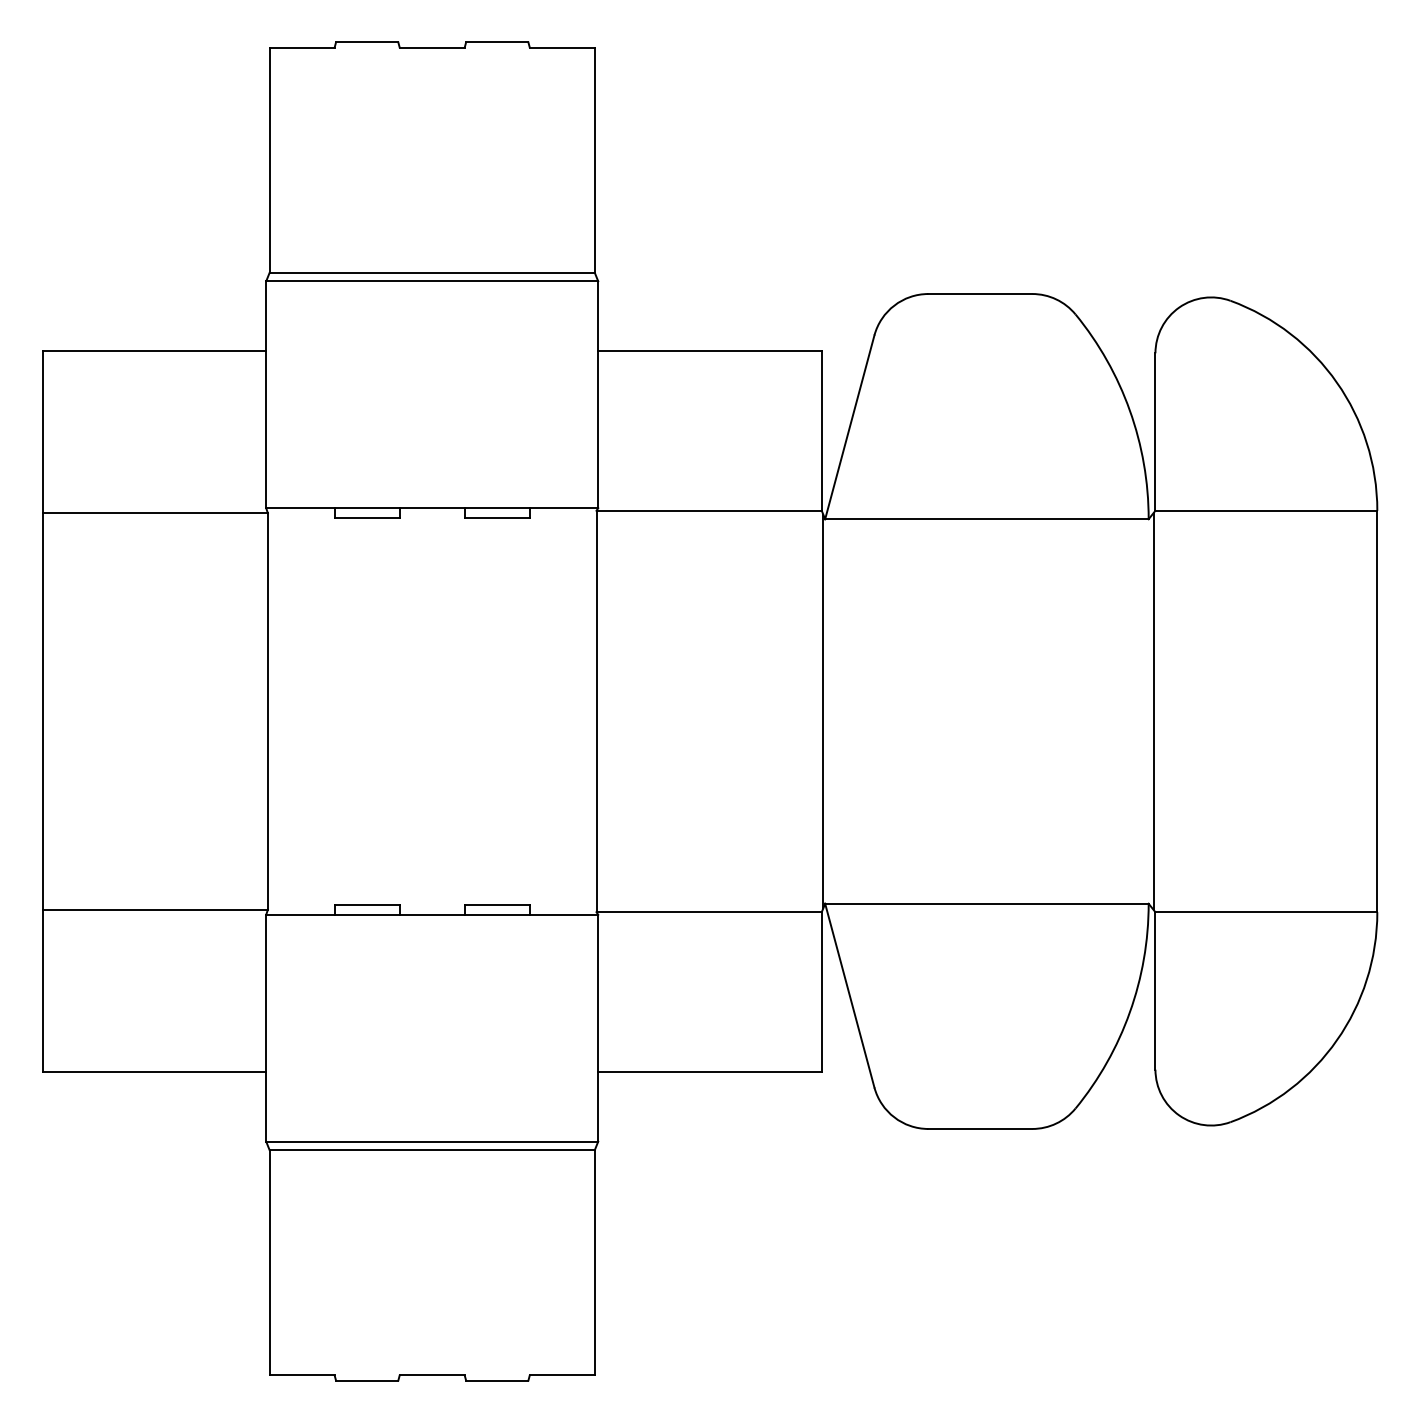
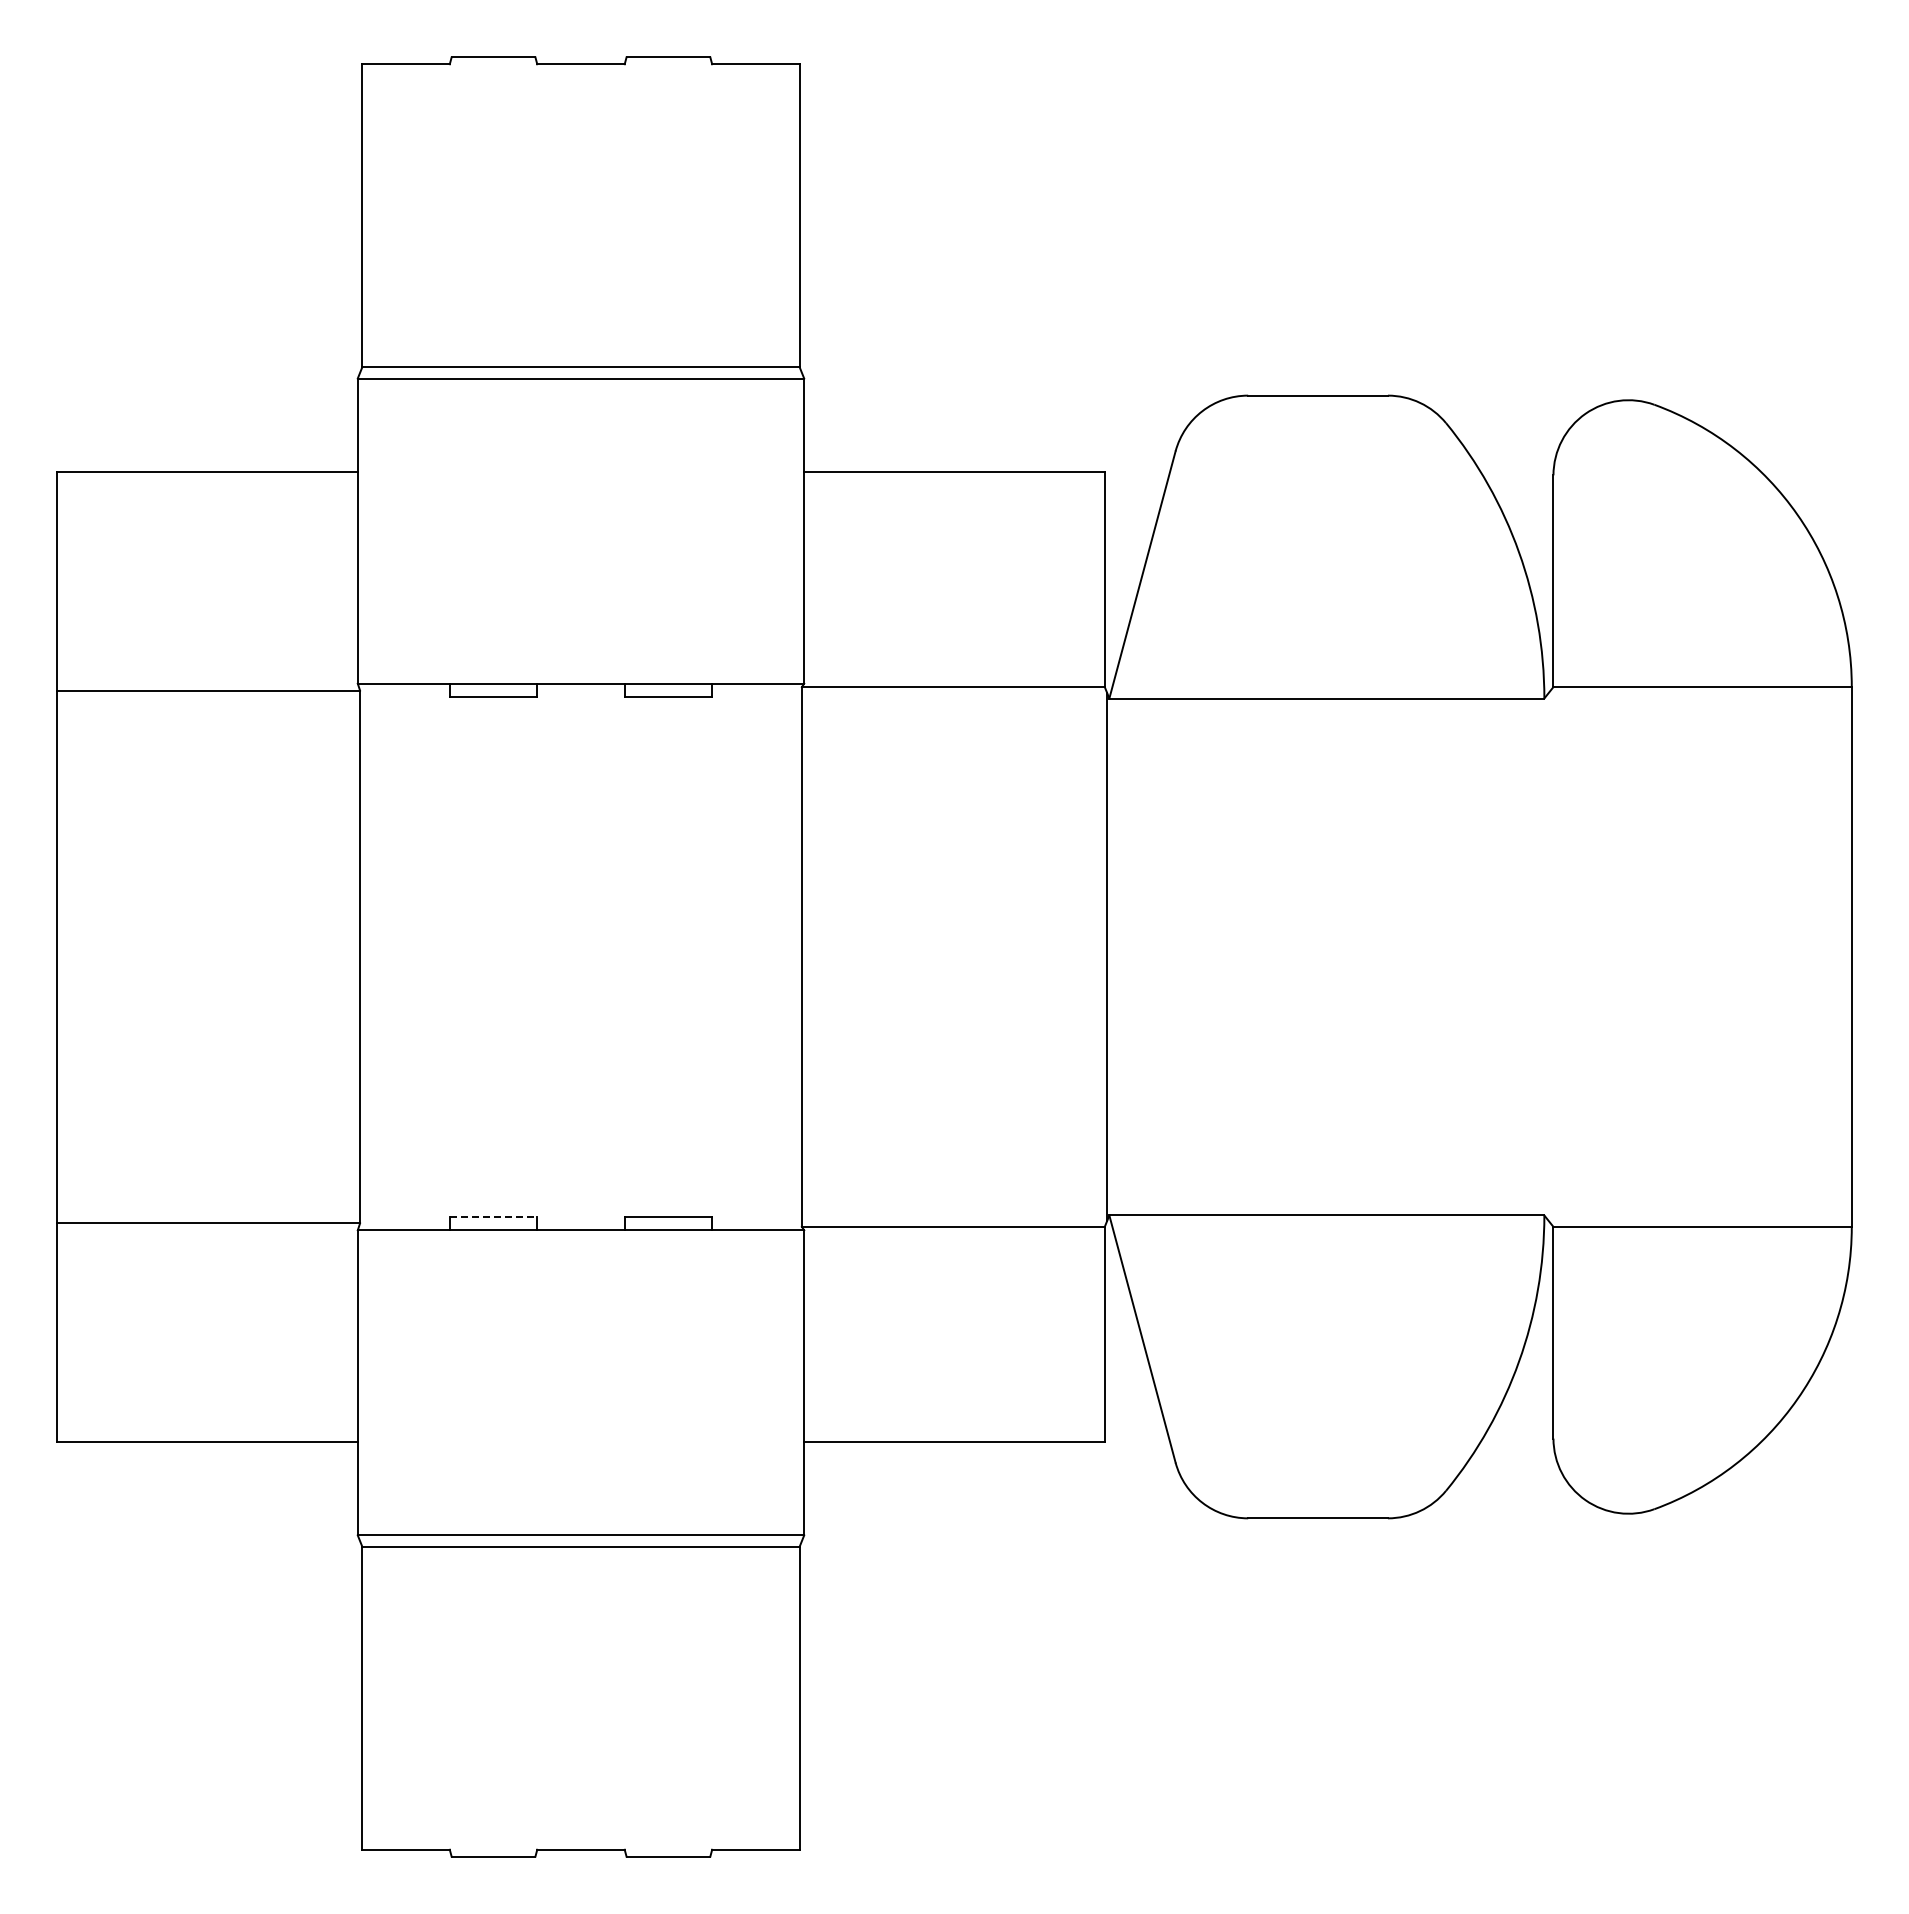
line: (1153, 711) -> (1551, 956), removed
line: (367, 904) -> (493, 1216), solid -> dashed

